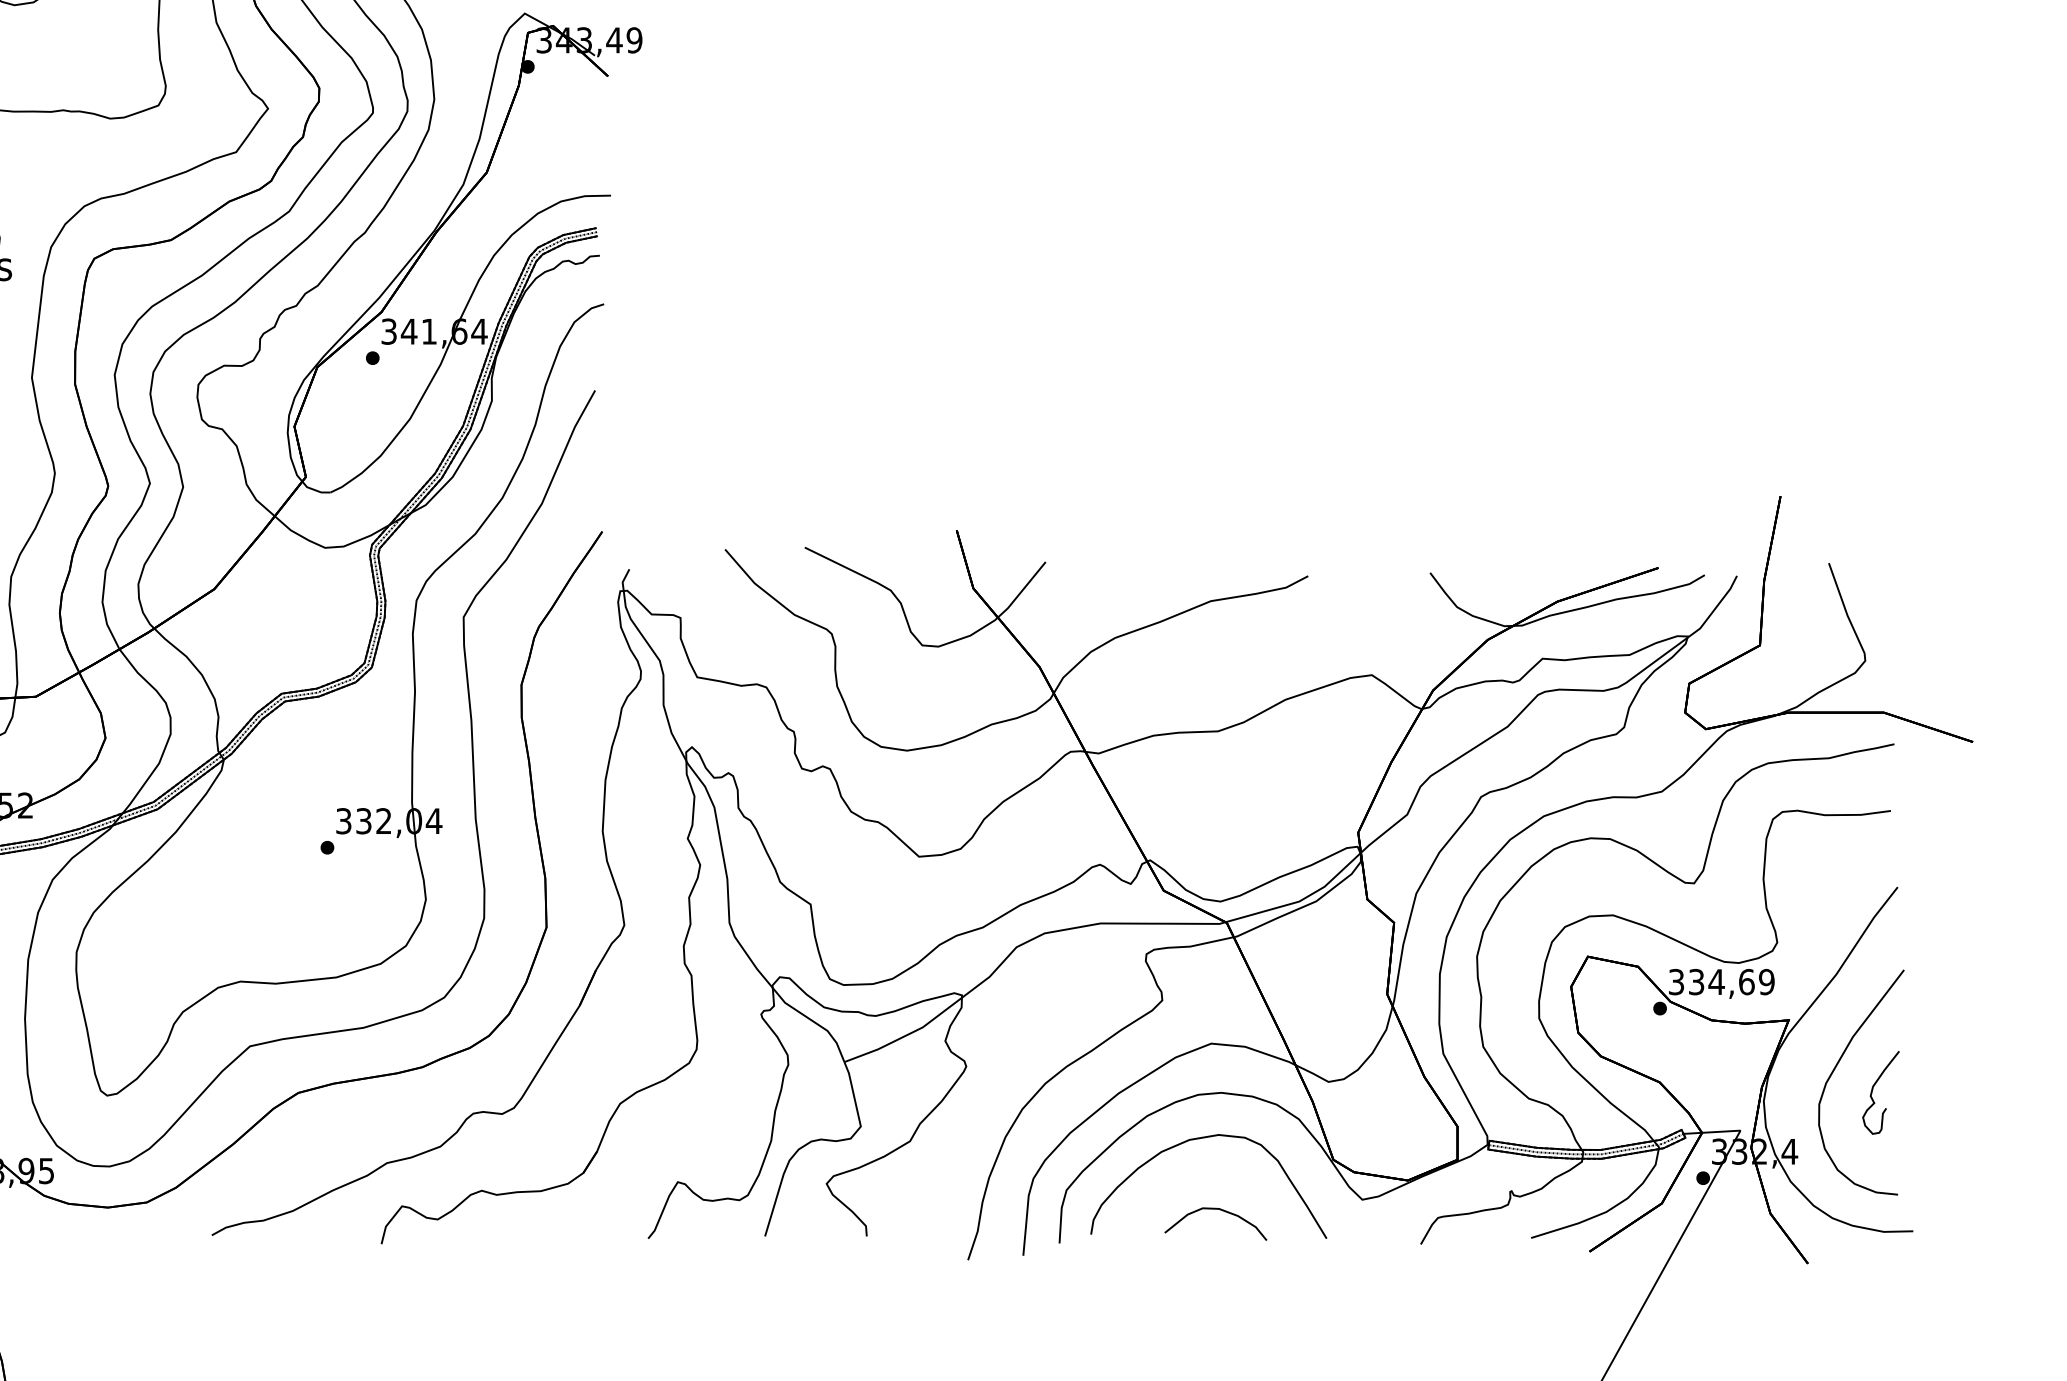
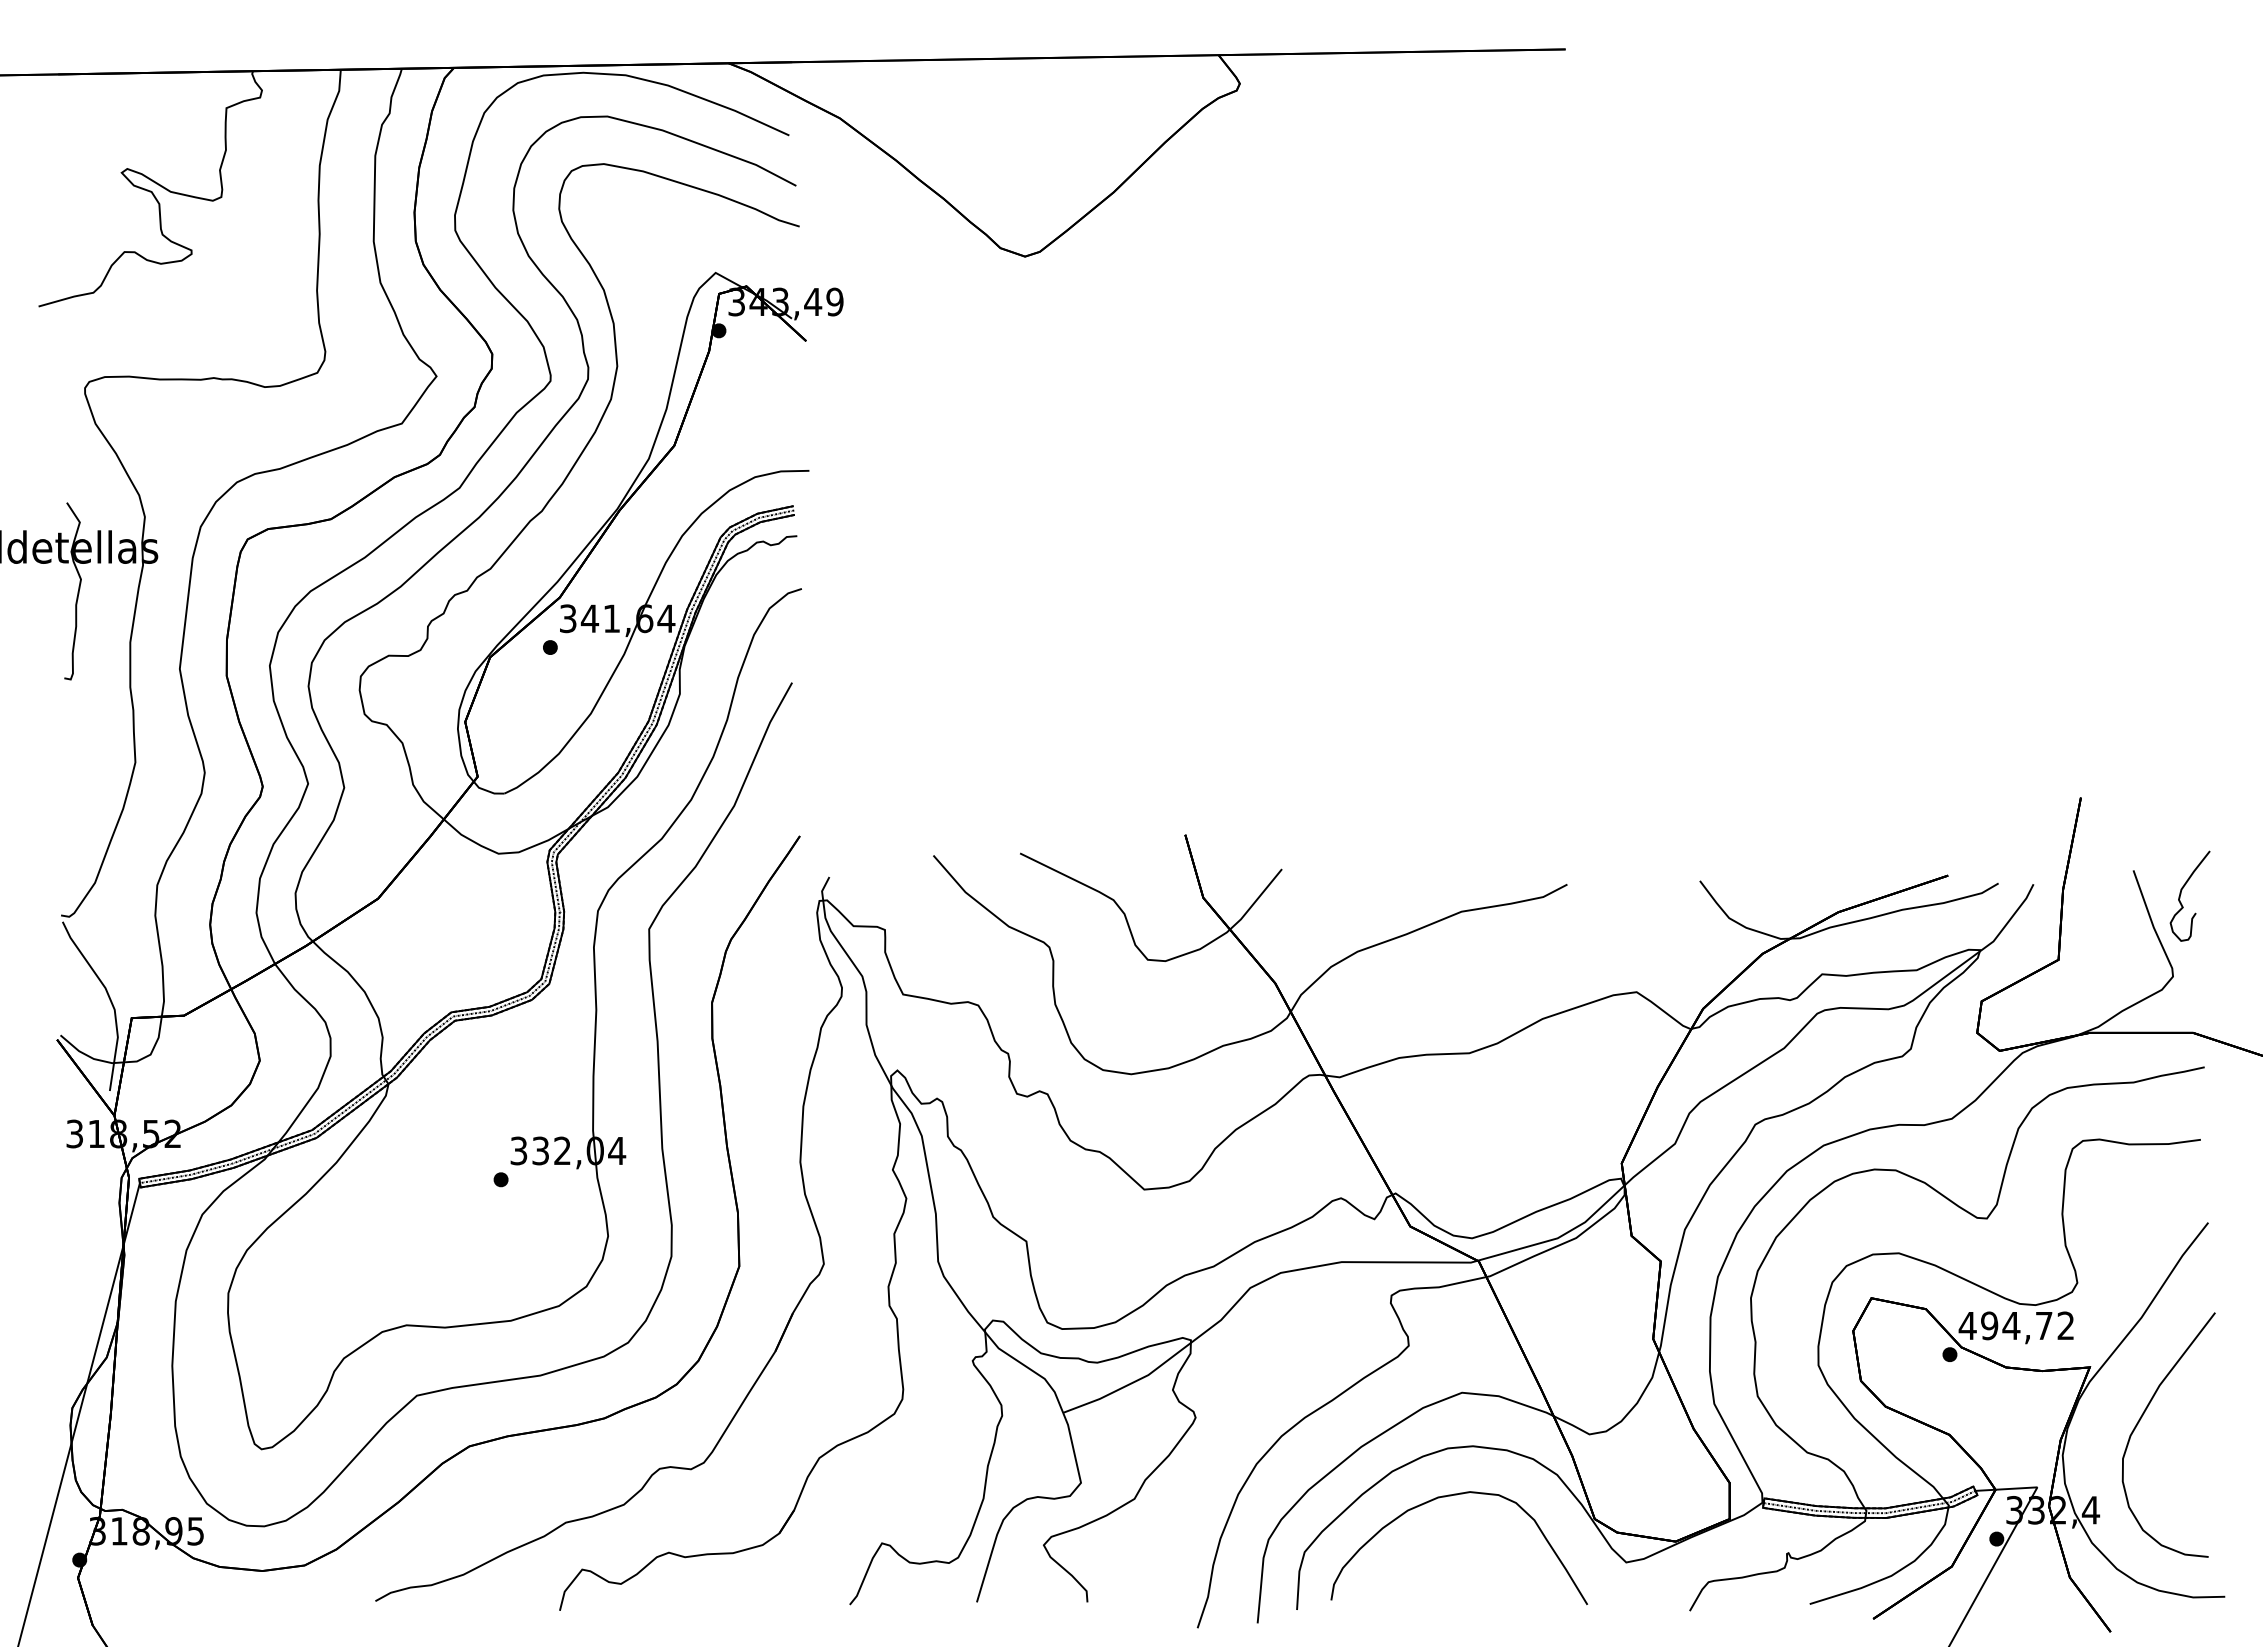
text: (1721, 981) -> (2016, 1325), 334,69 -> 494,72
part: (1873, 1091) -> (2181, 894), moved
curve: (1215, 1209) -> (1466, 1573), removed

